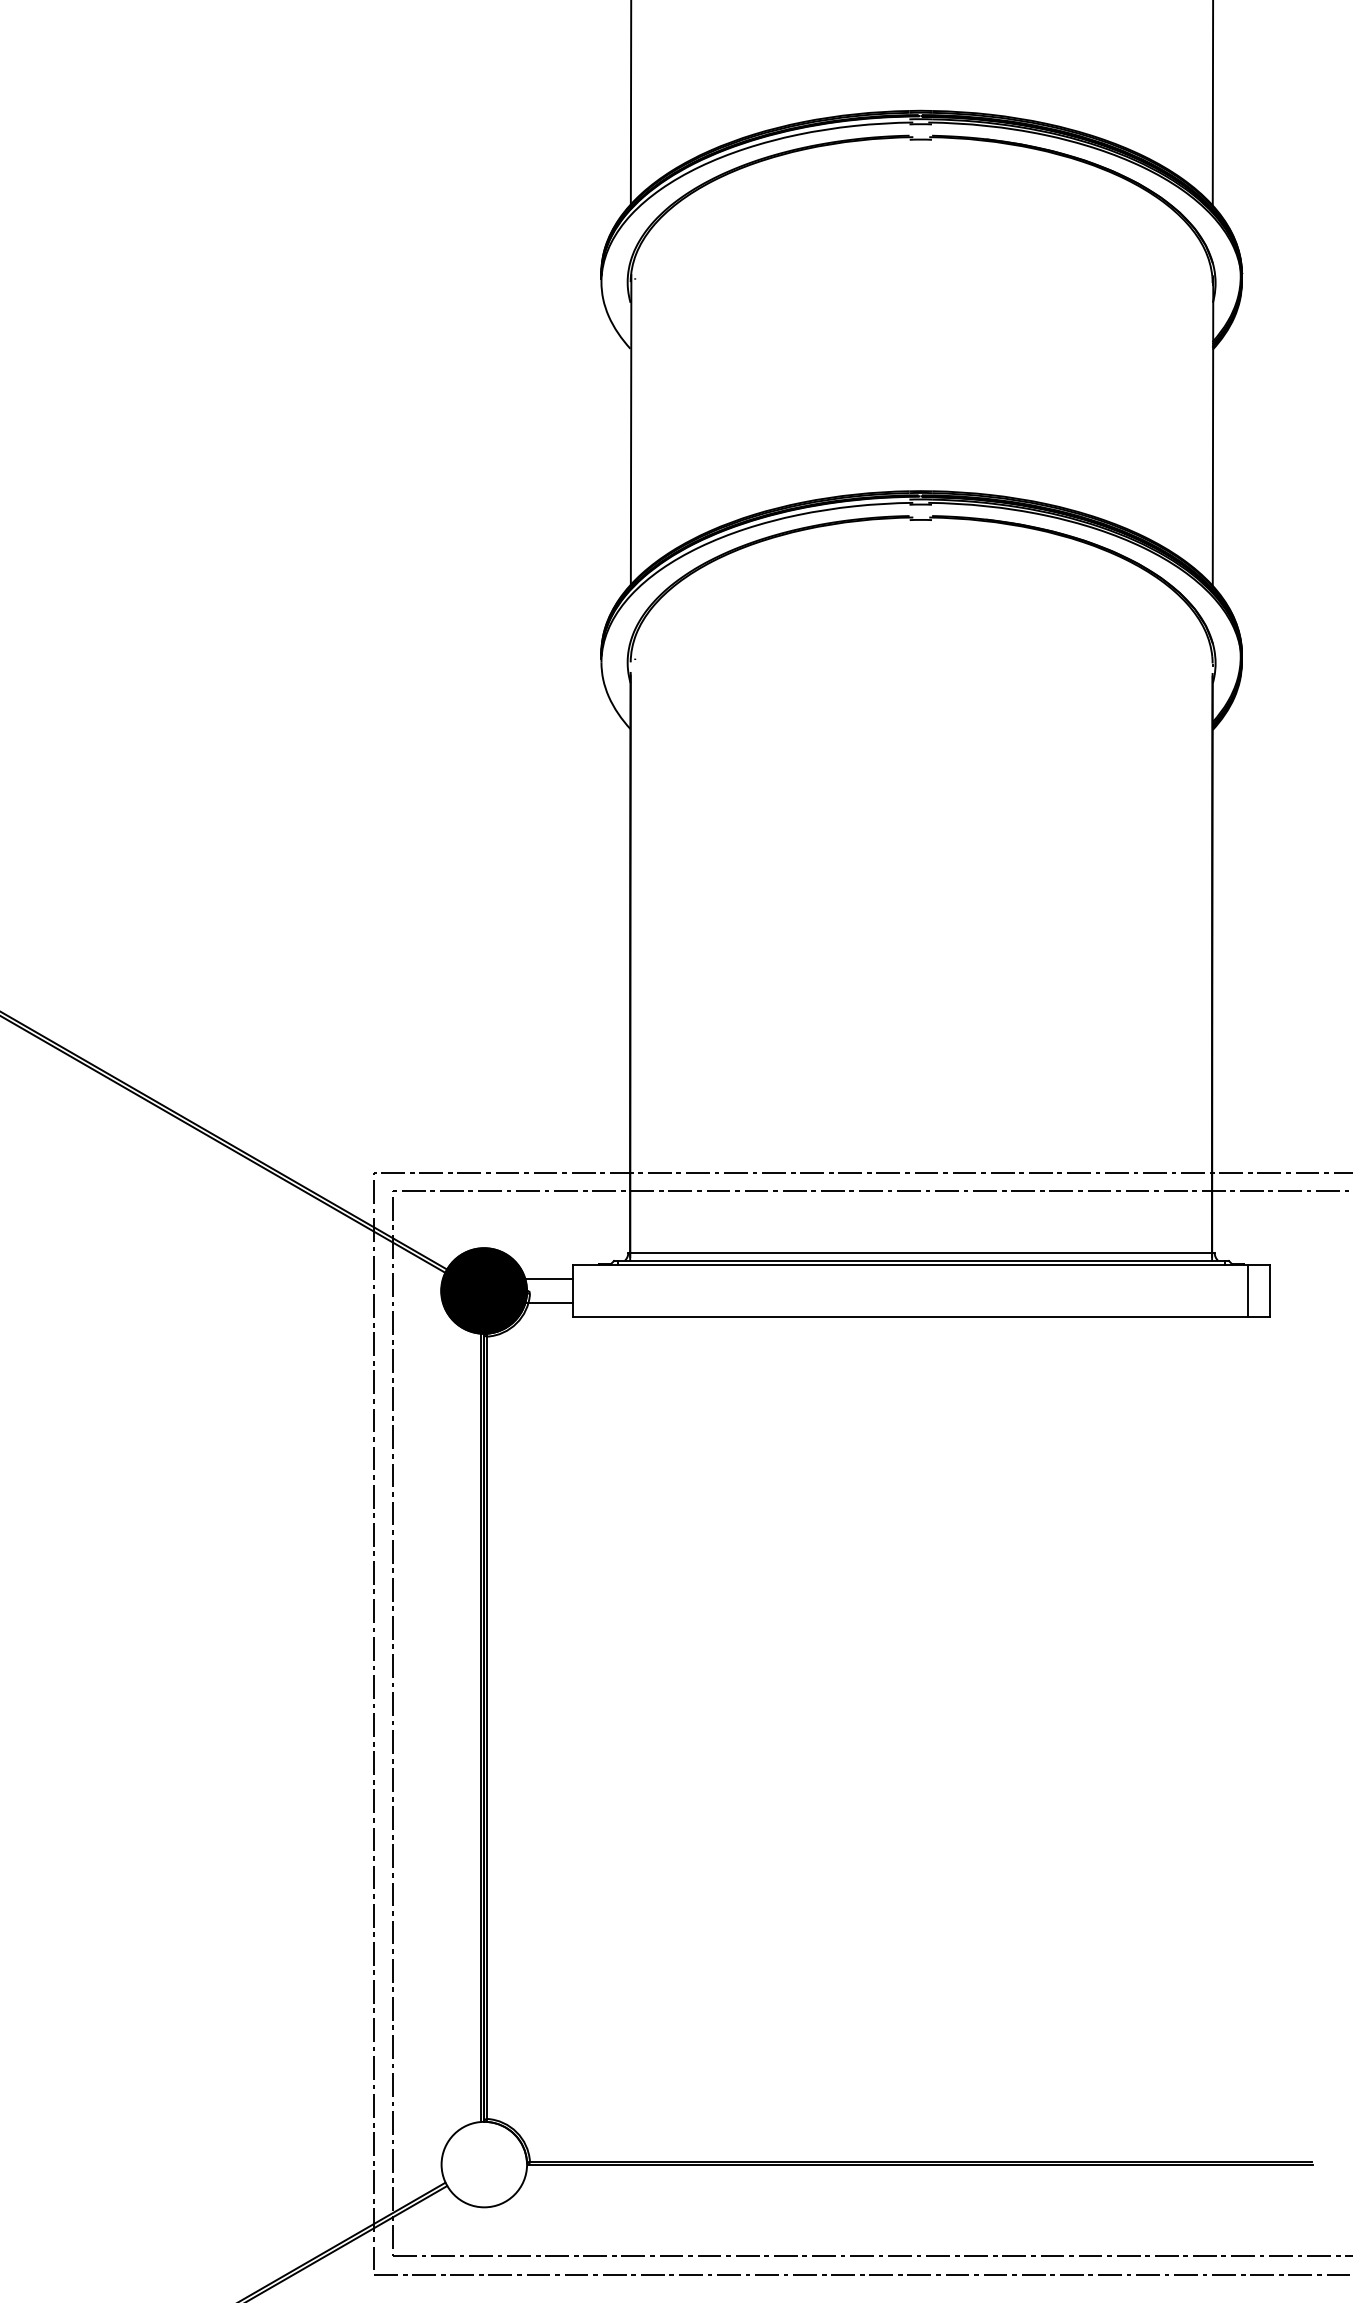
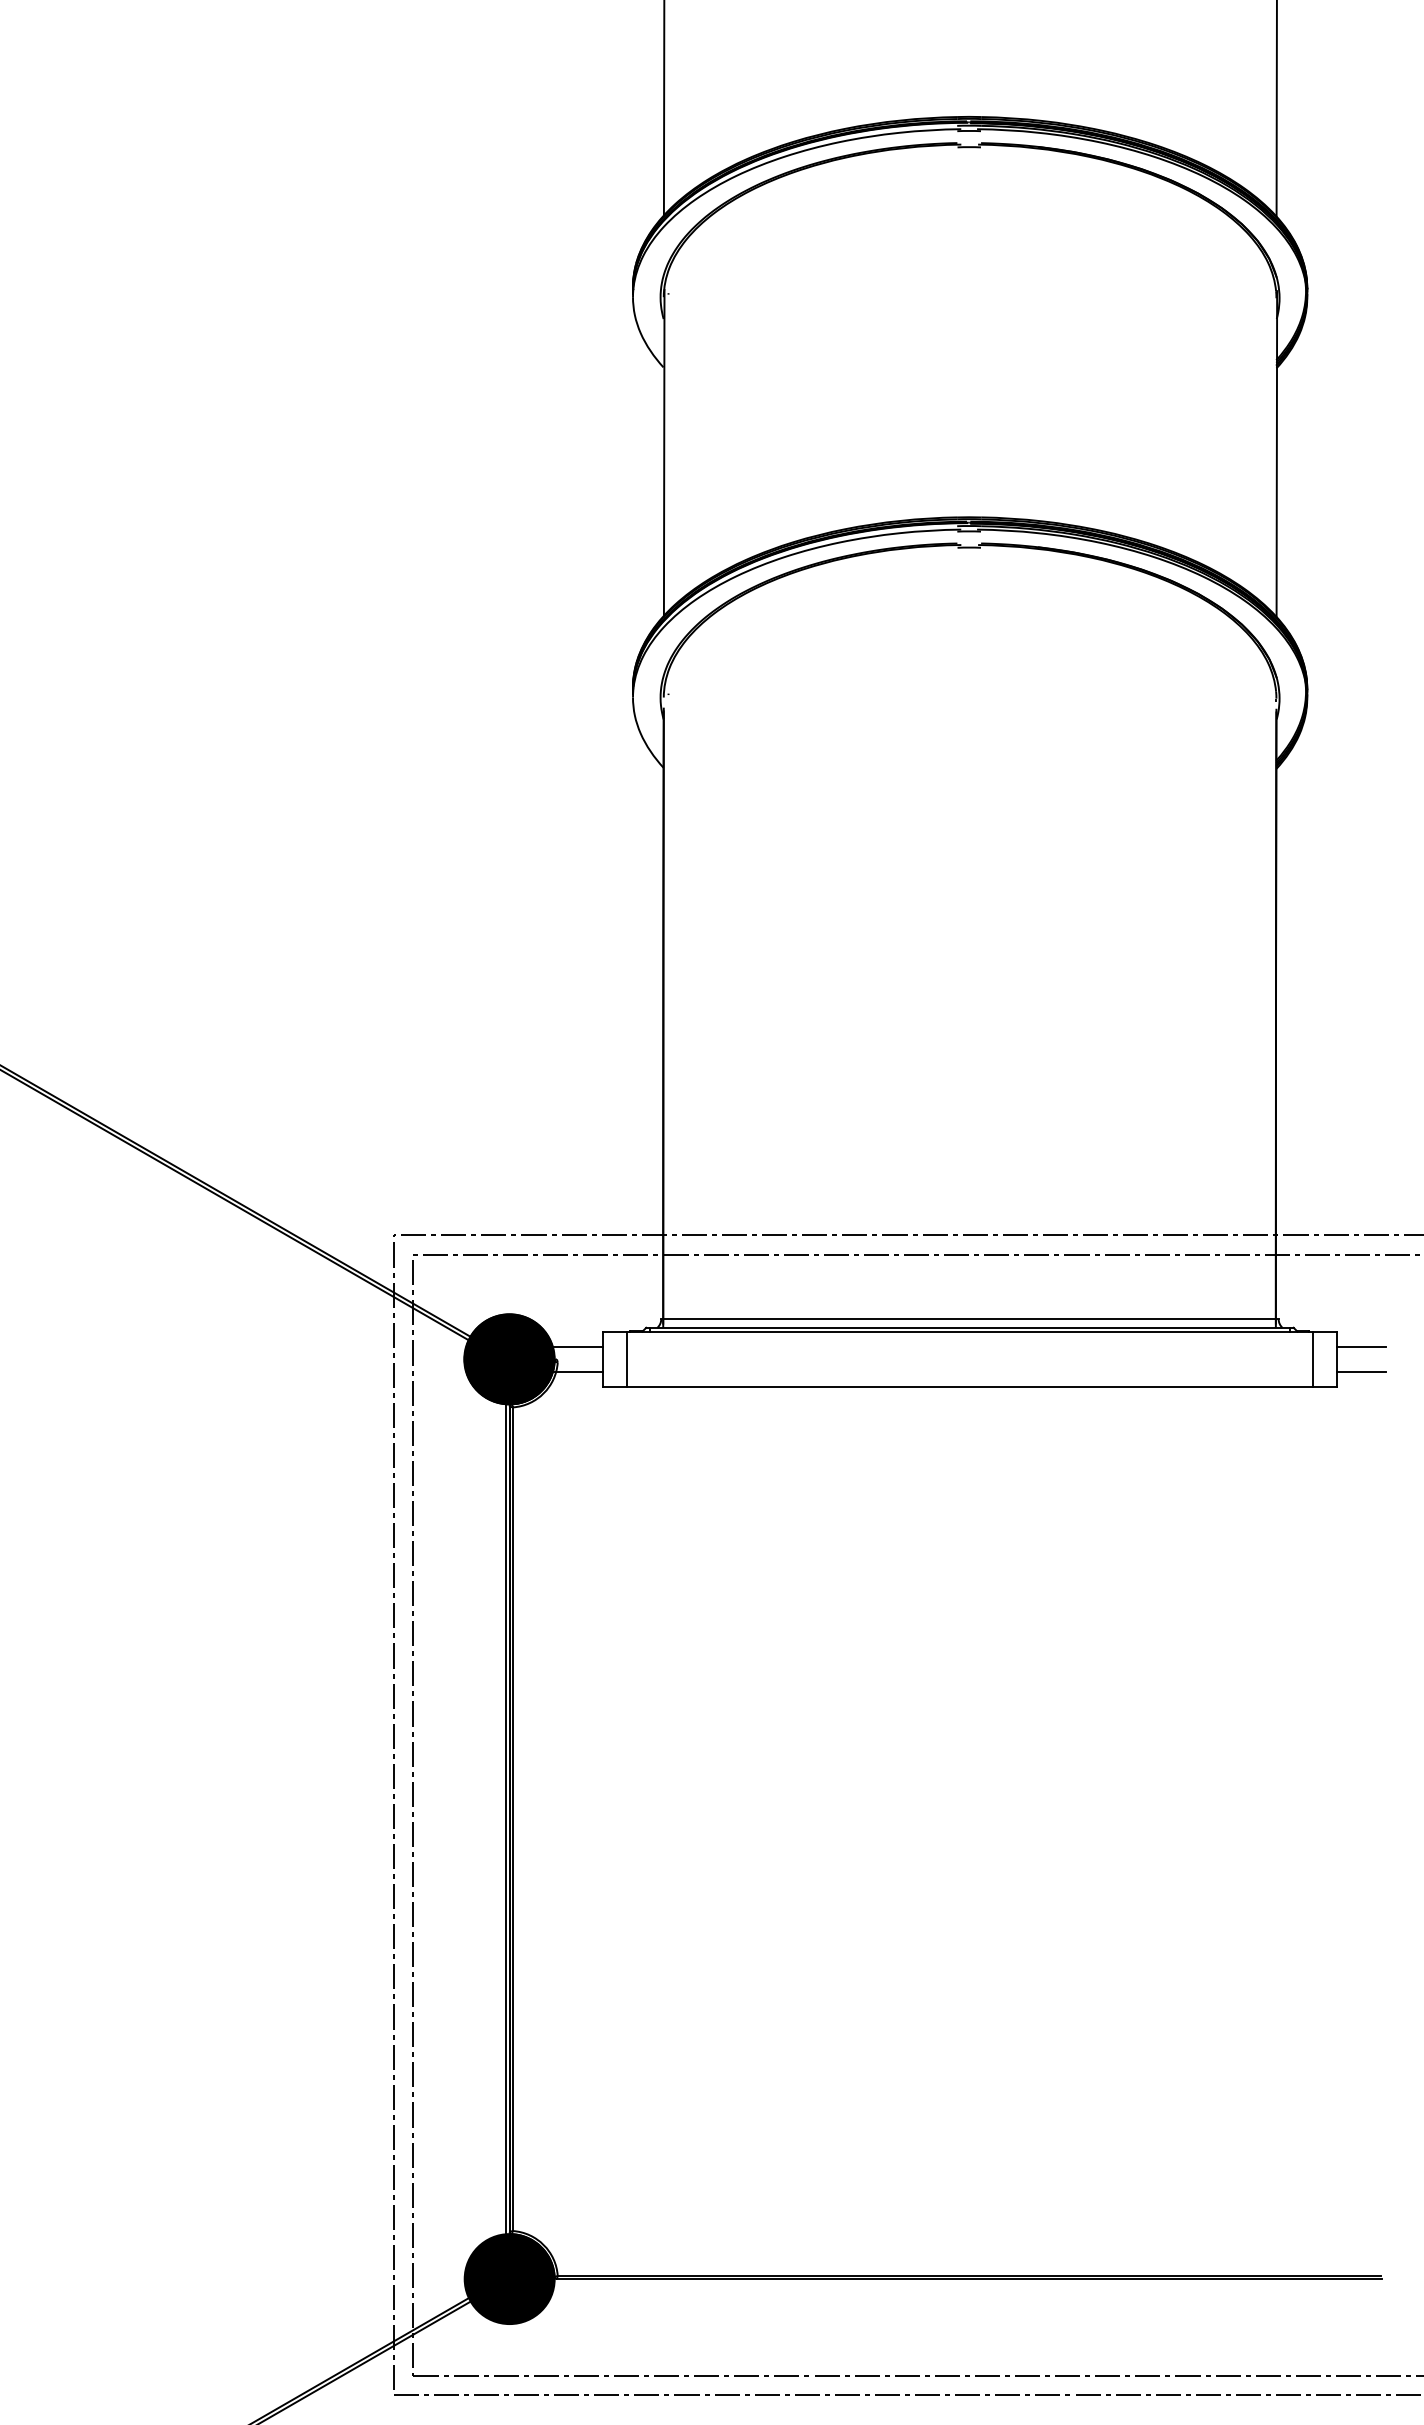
line: (1293, 1279) -> (1361, 1347), added
line: (595, 1290) -> (626, 1358), added
line: (1293, 1303) -> (1361, 1372), added
fill: (484, 2164) -> (509, 2278), added

